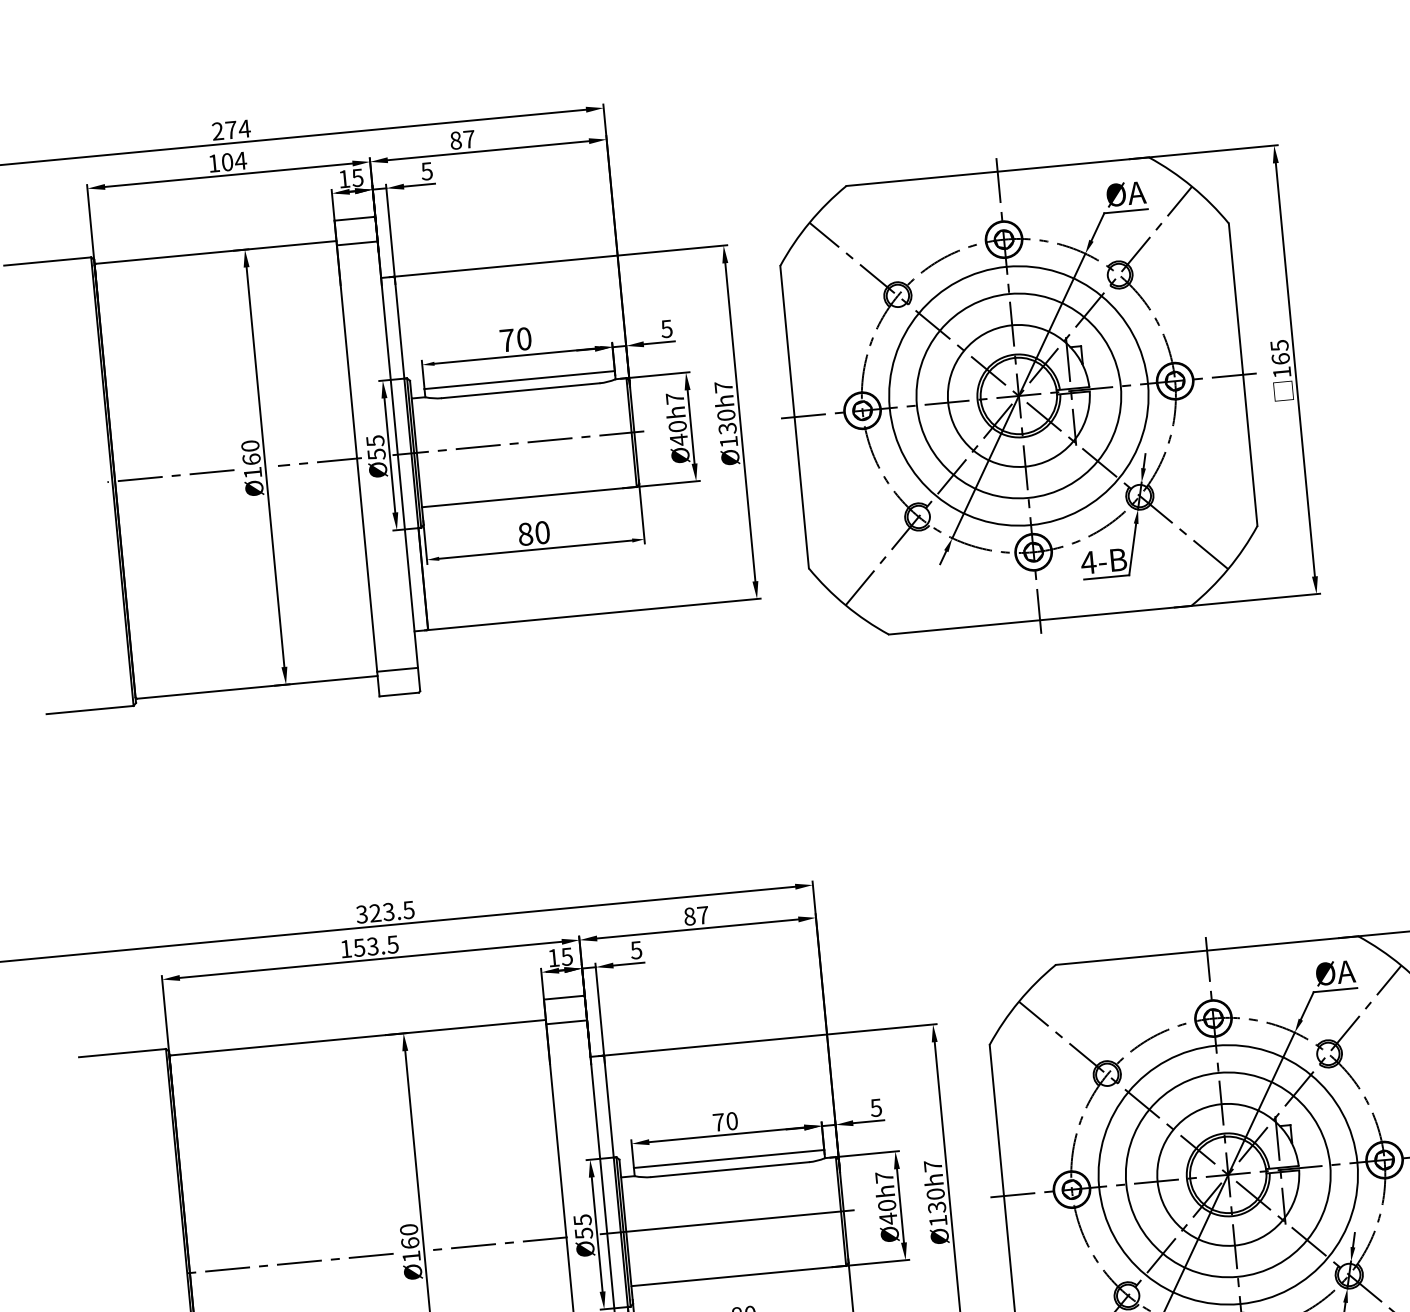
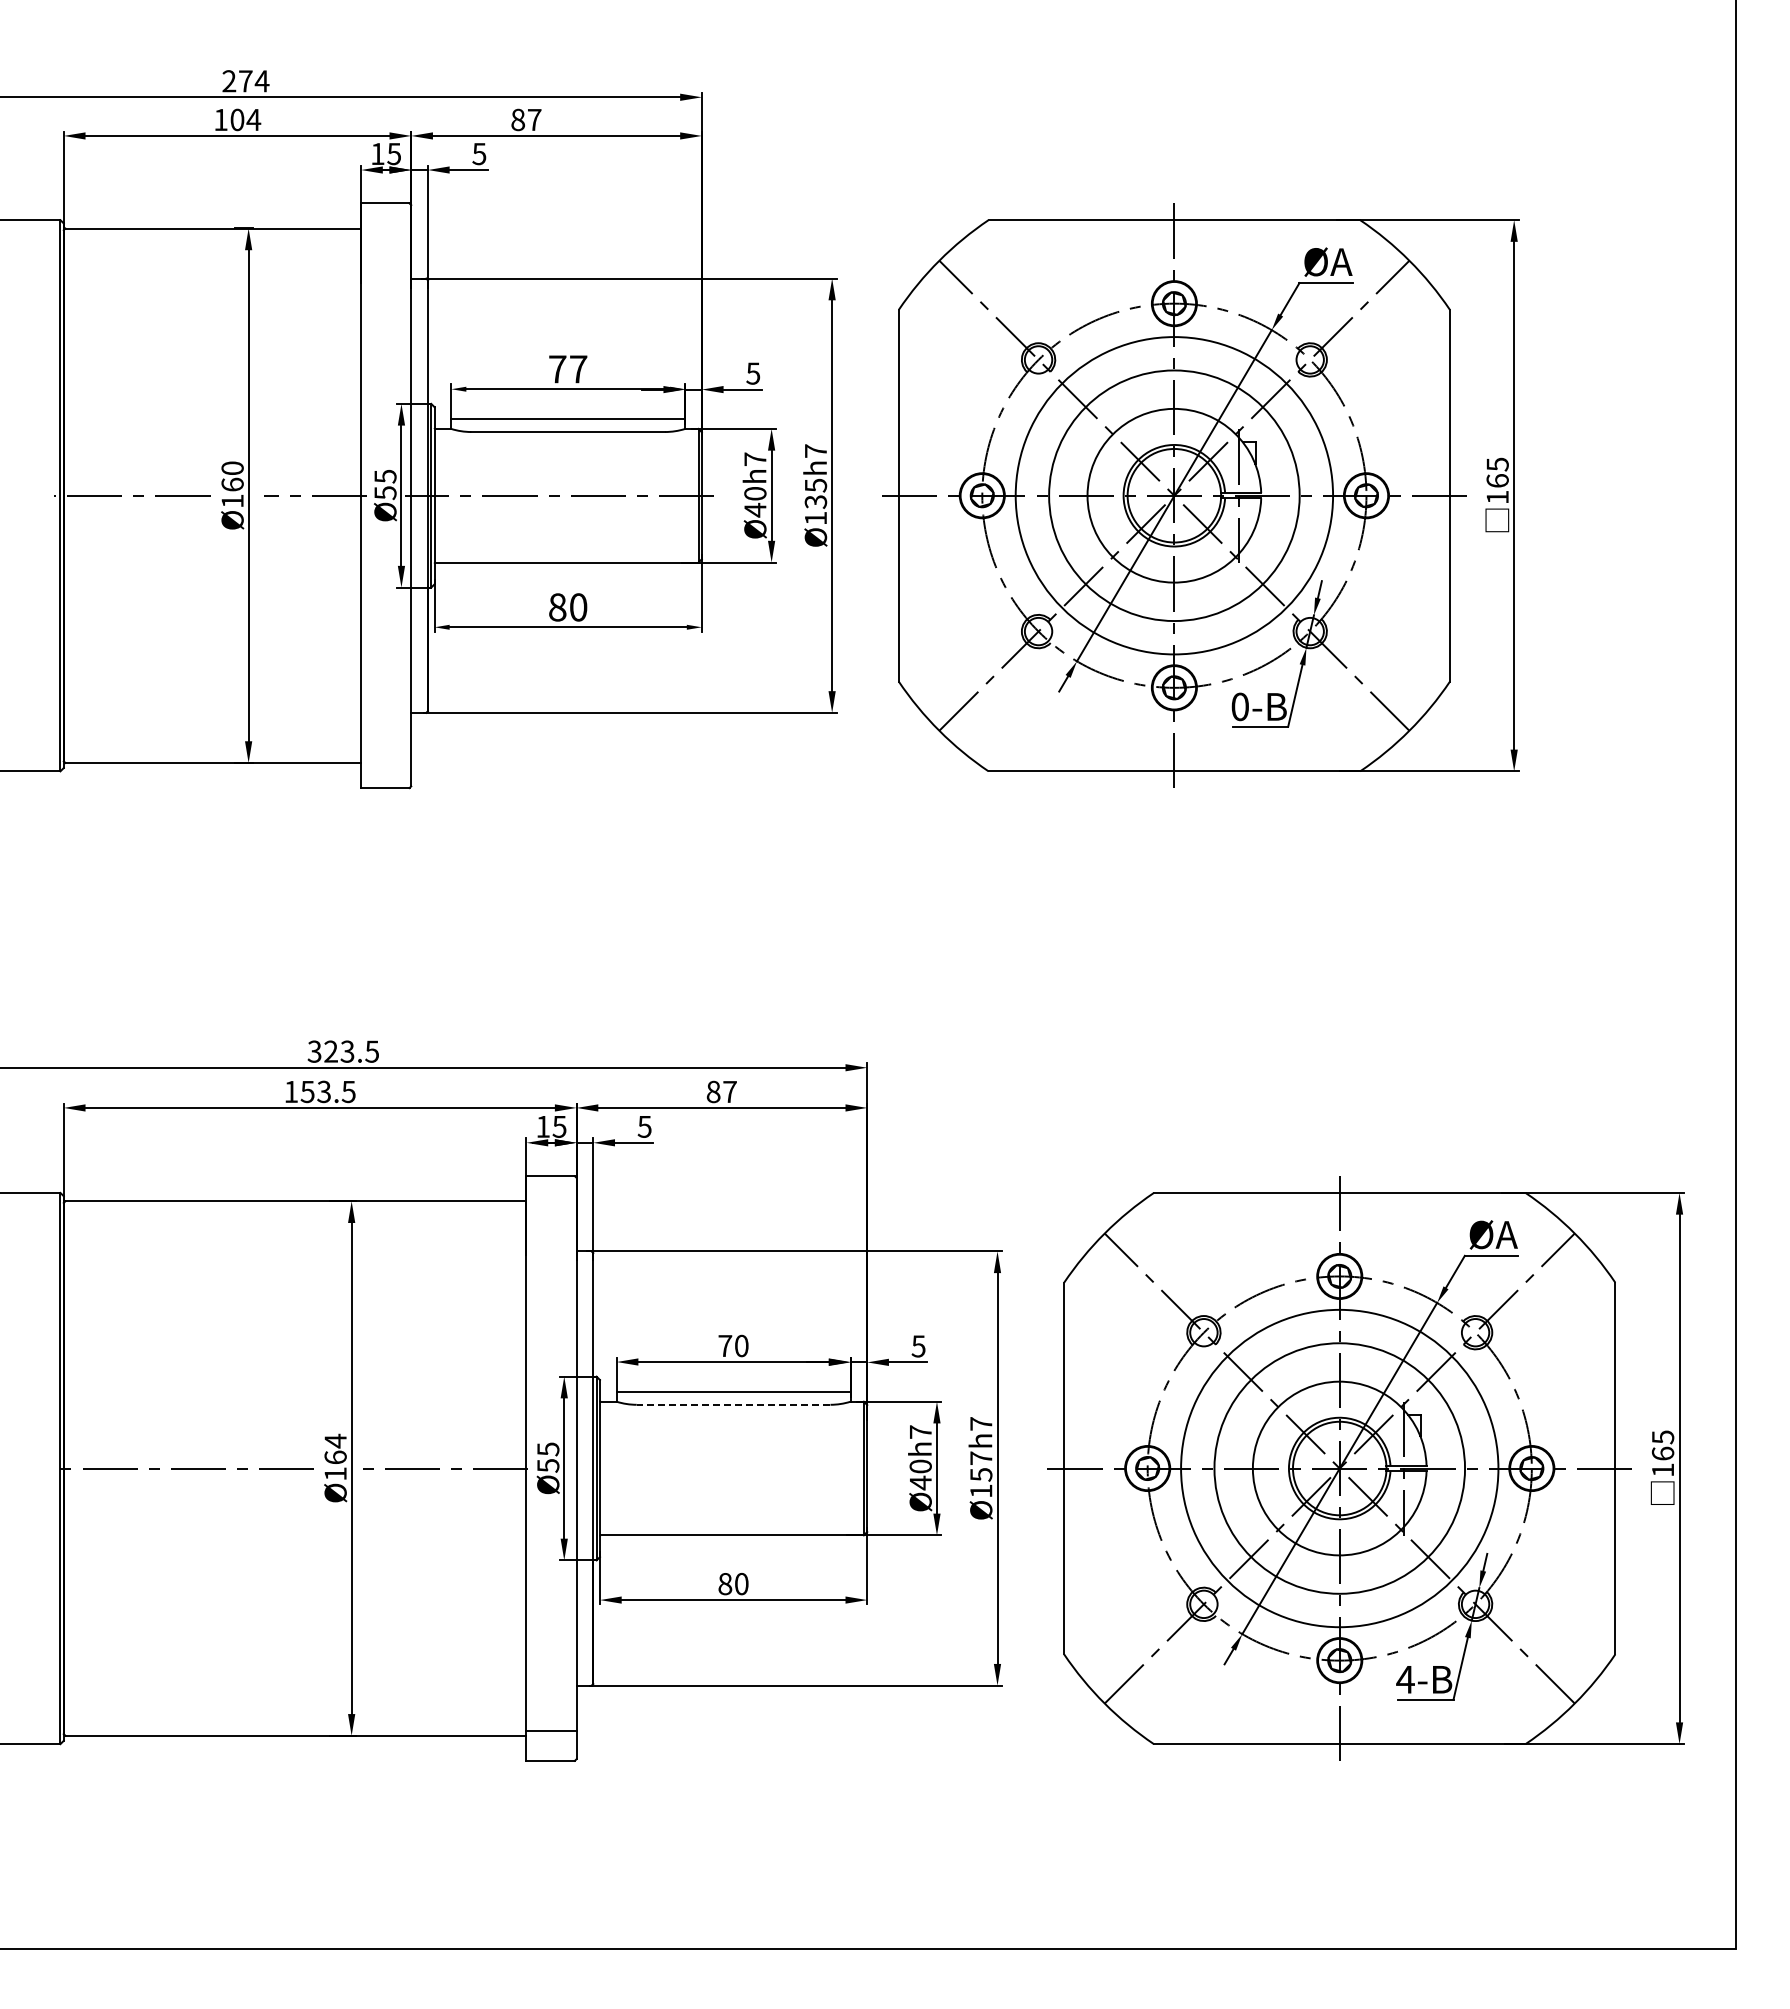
line: (357, 243) -> (386, 233), removed
text: (524, 339) -> (578, 369), 70 -> 77
text: (726, 415) -> (815, 485), Ø130h7 -> Ø135h7
text: (1088, 562) -> (1239, 706), 4-B -> 0-B
line: (397, 669) -> (386, 757), removed
line: (566, 1022) -> (551, 1206), removed
line: (730, 1169) -> (733, 1404), solid -> dashed
text: (936, 1199) -> (981, 1465), Ø130h7 -> Ø157h7
line: (726, 1222) -> (723, 1468), removed
text: (408, 1229) -> (335, 1440), Ø160 -> Ø164

